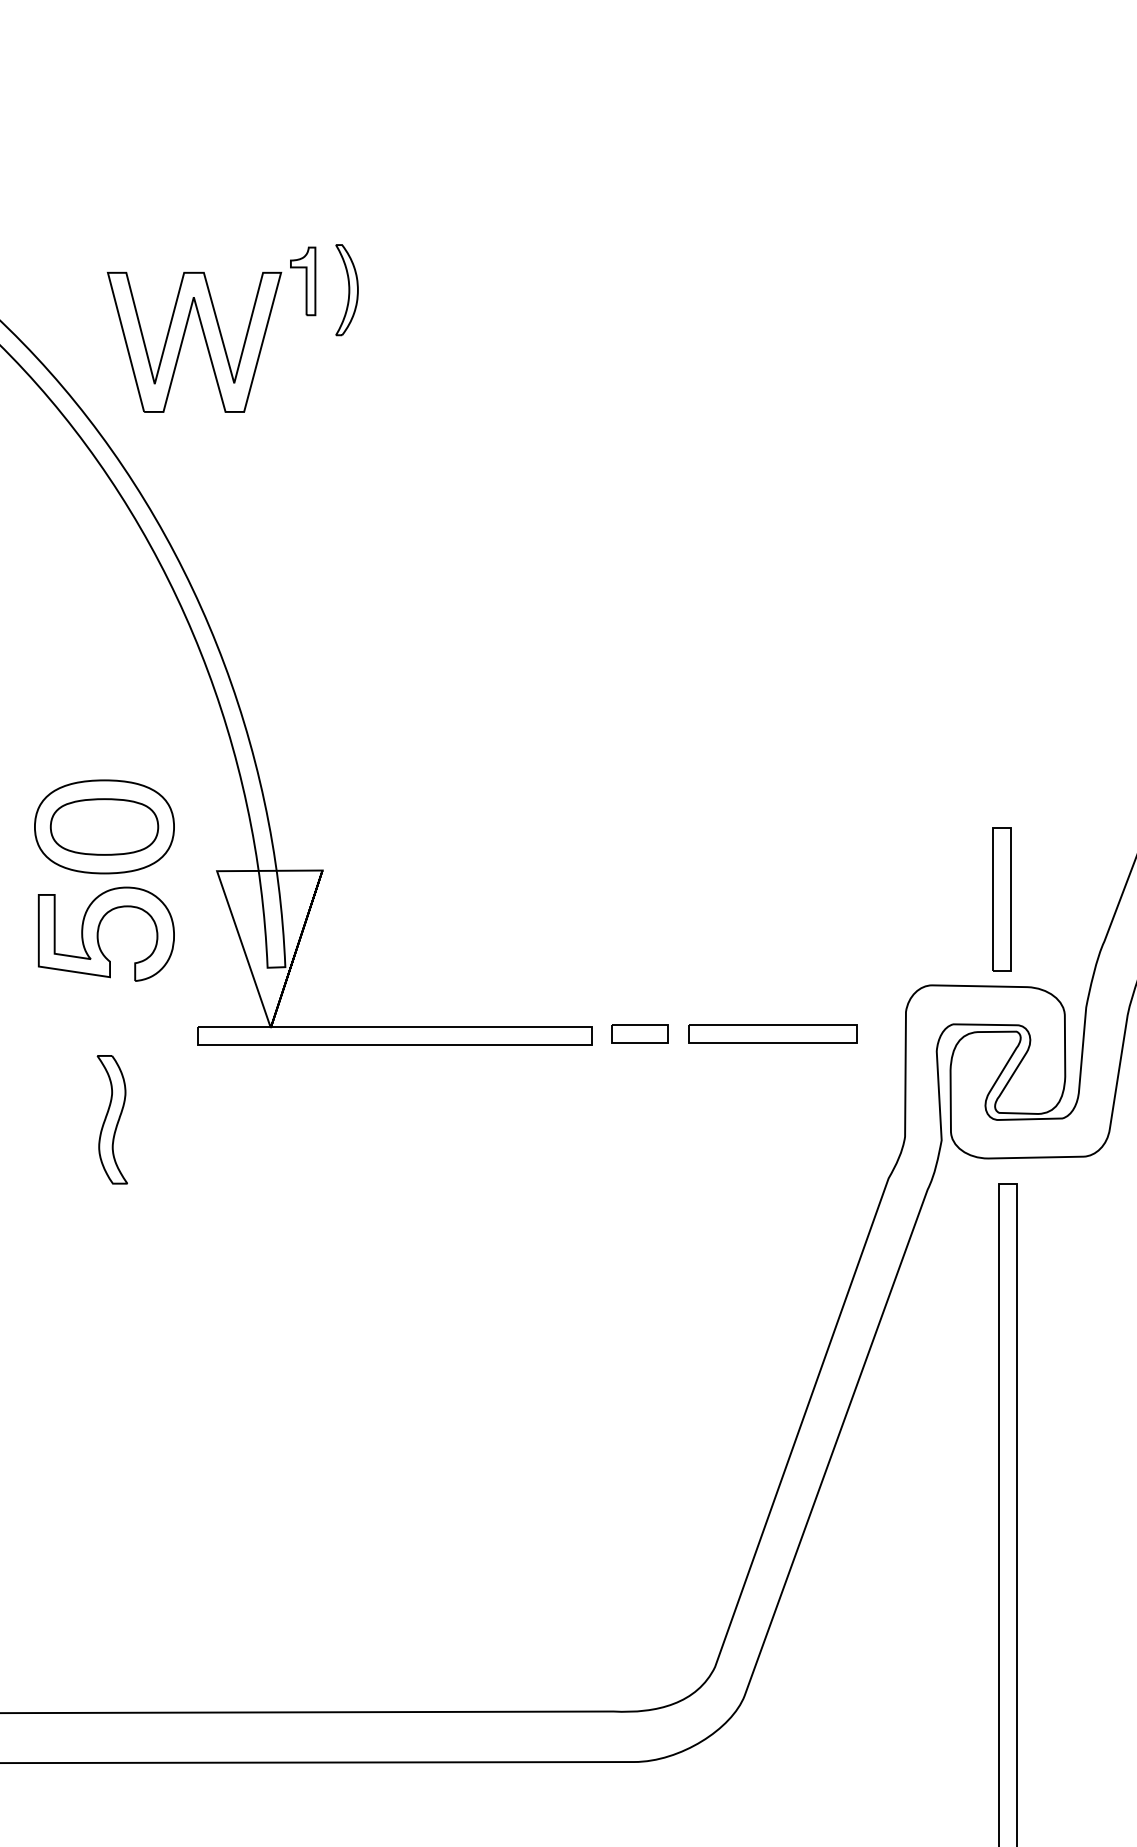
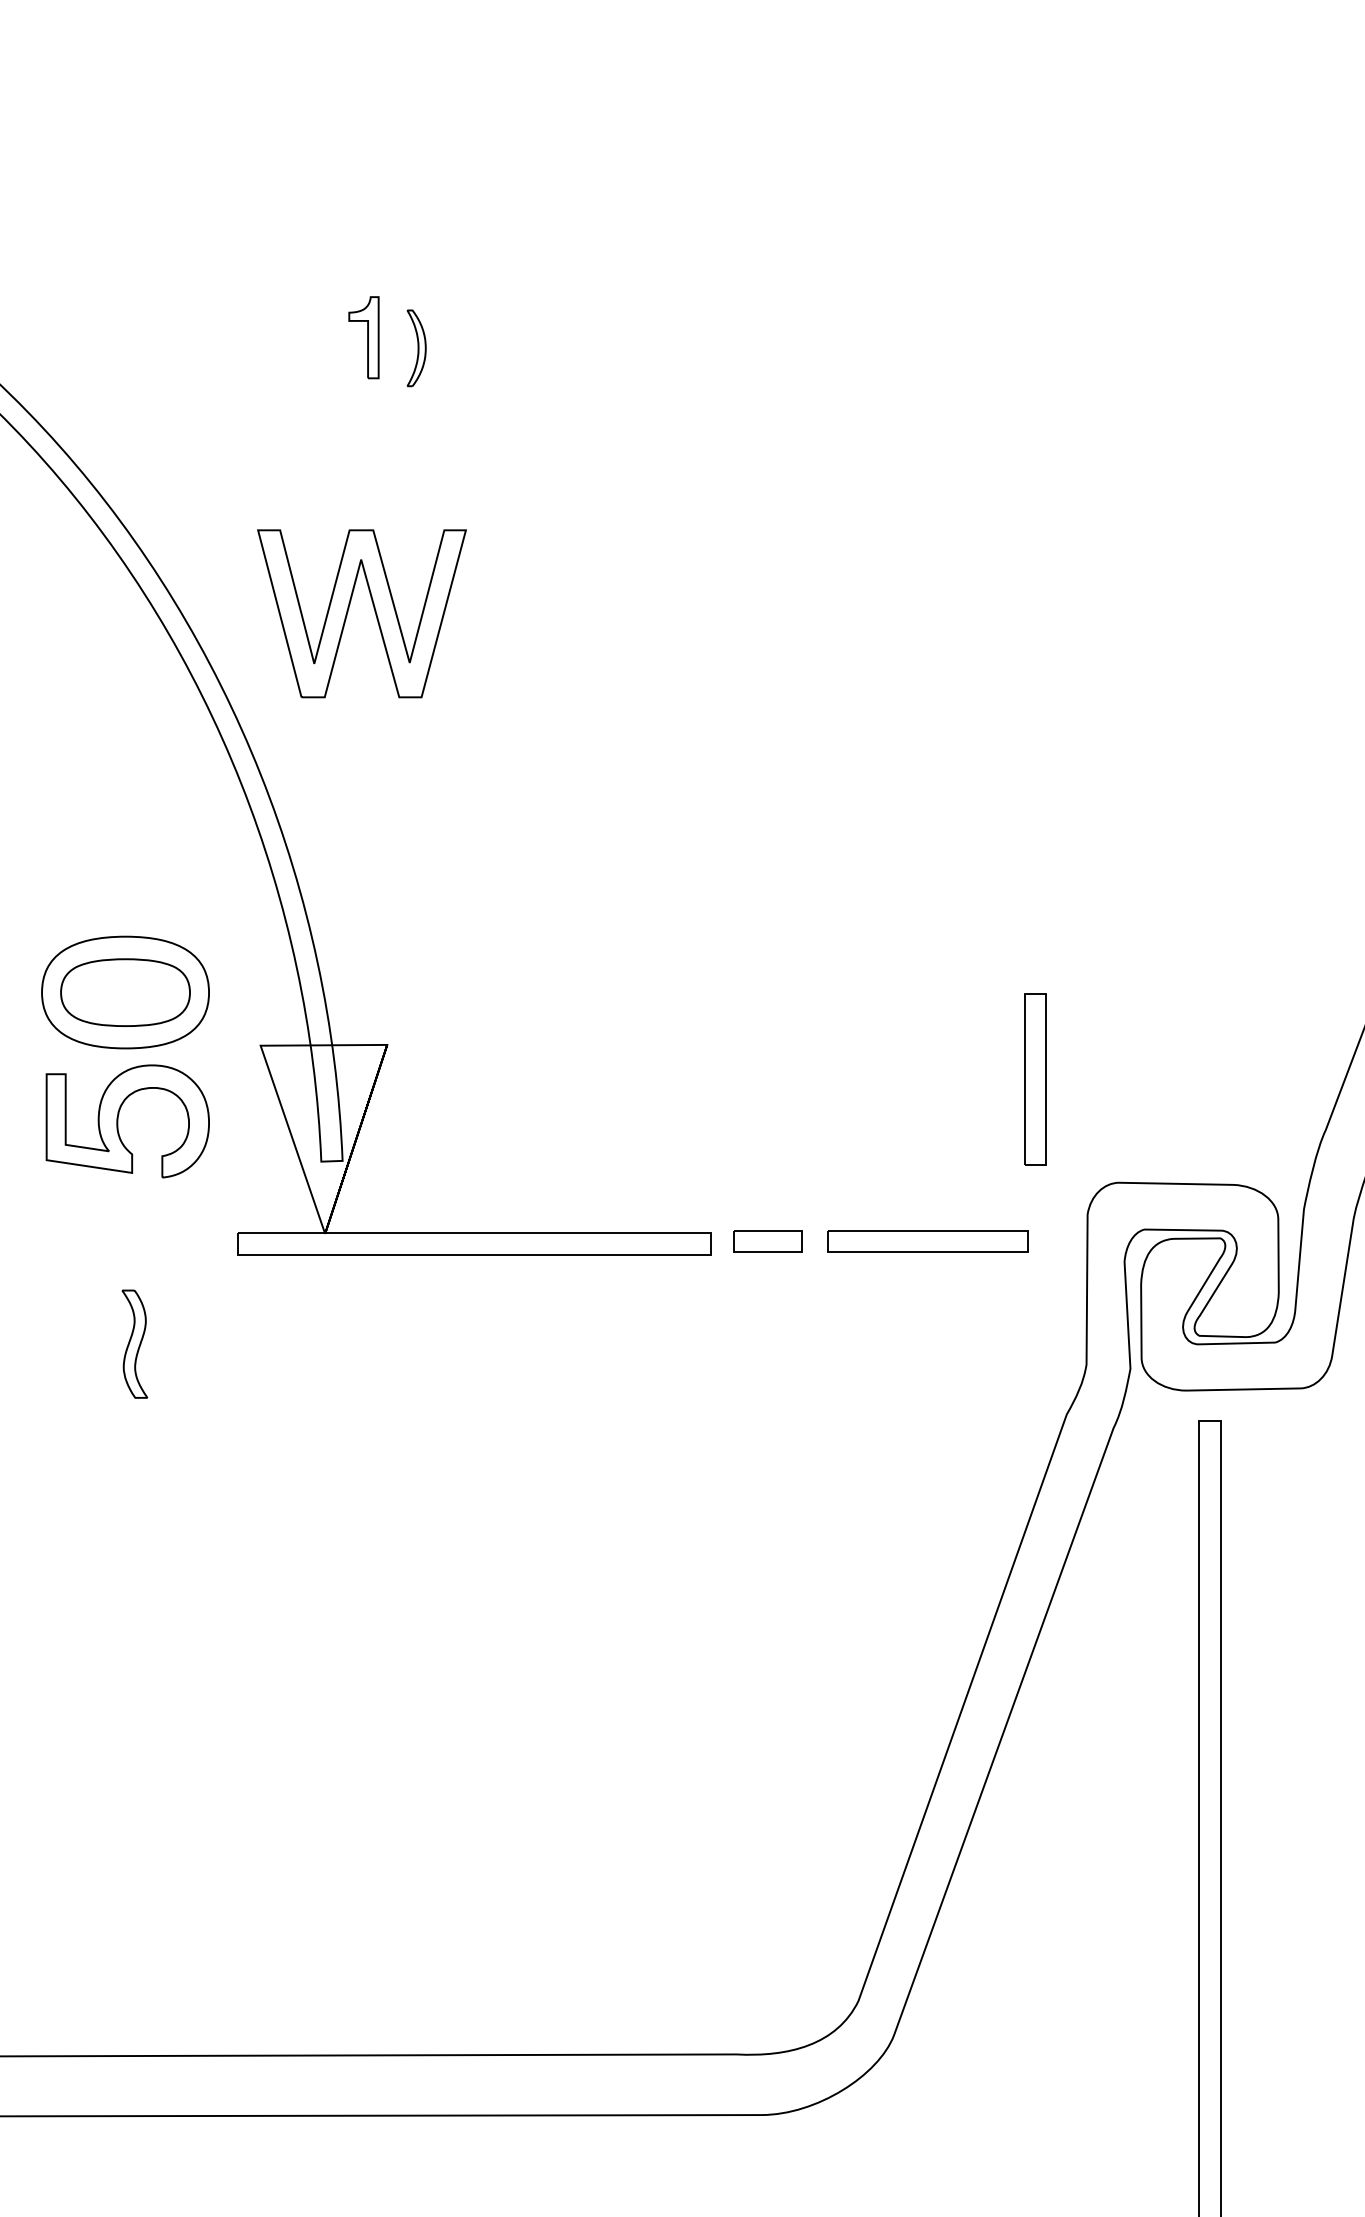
part: (346, 290) -> (416, 348), size x0.7
part: (204, 340) -> (373, 611), moved
part: (1001, 899) -> (1035, 1079), moved
part: (111, 1119) -> (133, 1343), size x0.7

